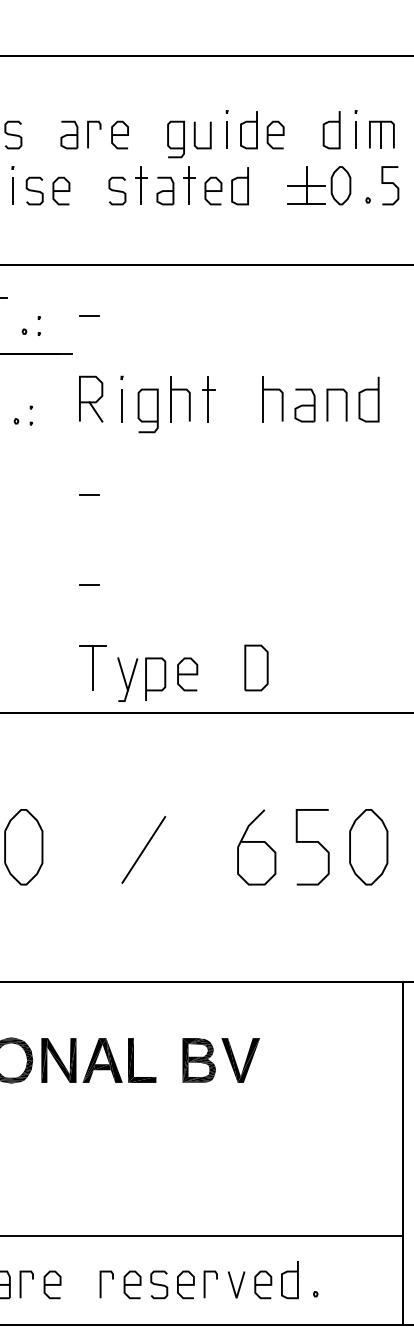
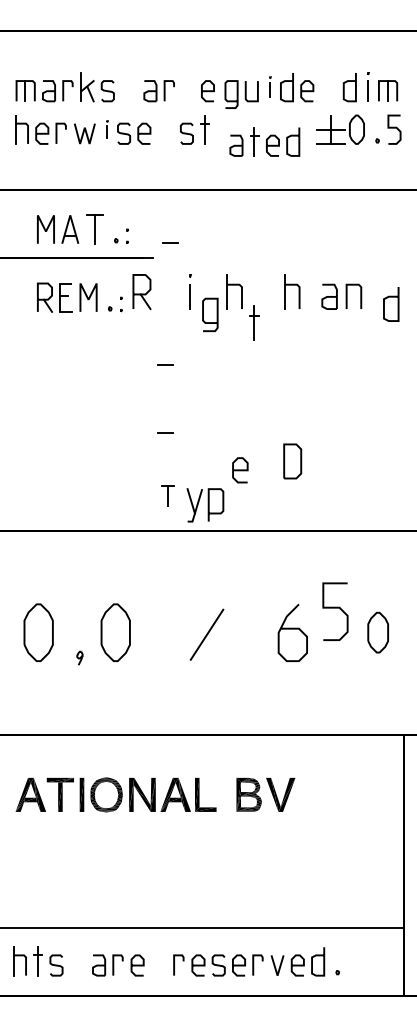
part: (227, 128) -> (270, 86), size x0.7
curve: (119, 135) -> (207, 91), moved
part: (12, 185) -> (107, 129), size x0.6
part: (202, 185) -> (264, 141), moved
line: (89, 315) -> (170, 242), moved
part: (208, 398) -> (254, 322), moved
part: (273, 398) -> (292, 291), moved
part: (90, 399) -> (141, 292), moved
curve: (377, 399) -> (397, 304), moved
curve: (156, 410) -> (216, 314), moved
part: (91, 666) -> (167, 495), size x0.6
part: (256, 668) -> (292, 461), moved
curve: (187, 674) -> (240, 470), moved
curve: (312, 842) -> (335, 608), moved
part: (369, 846) -> (378, 632), size x0.7

